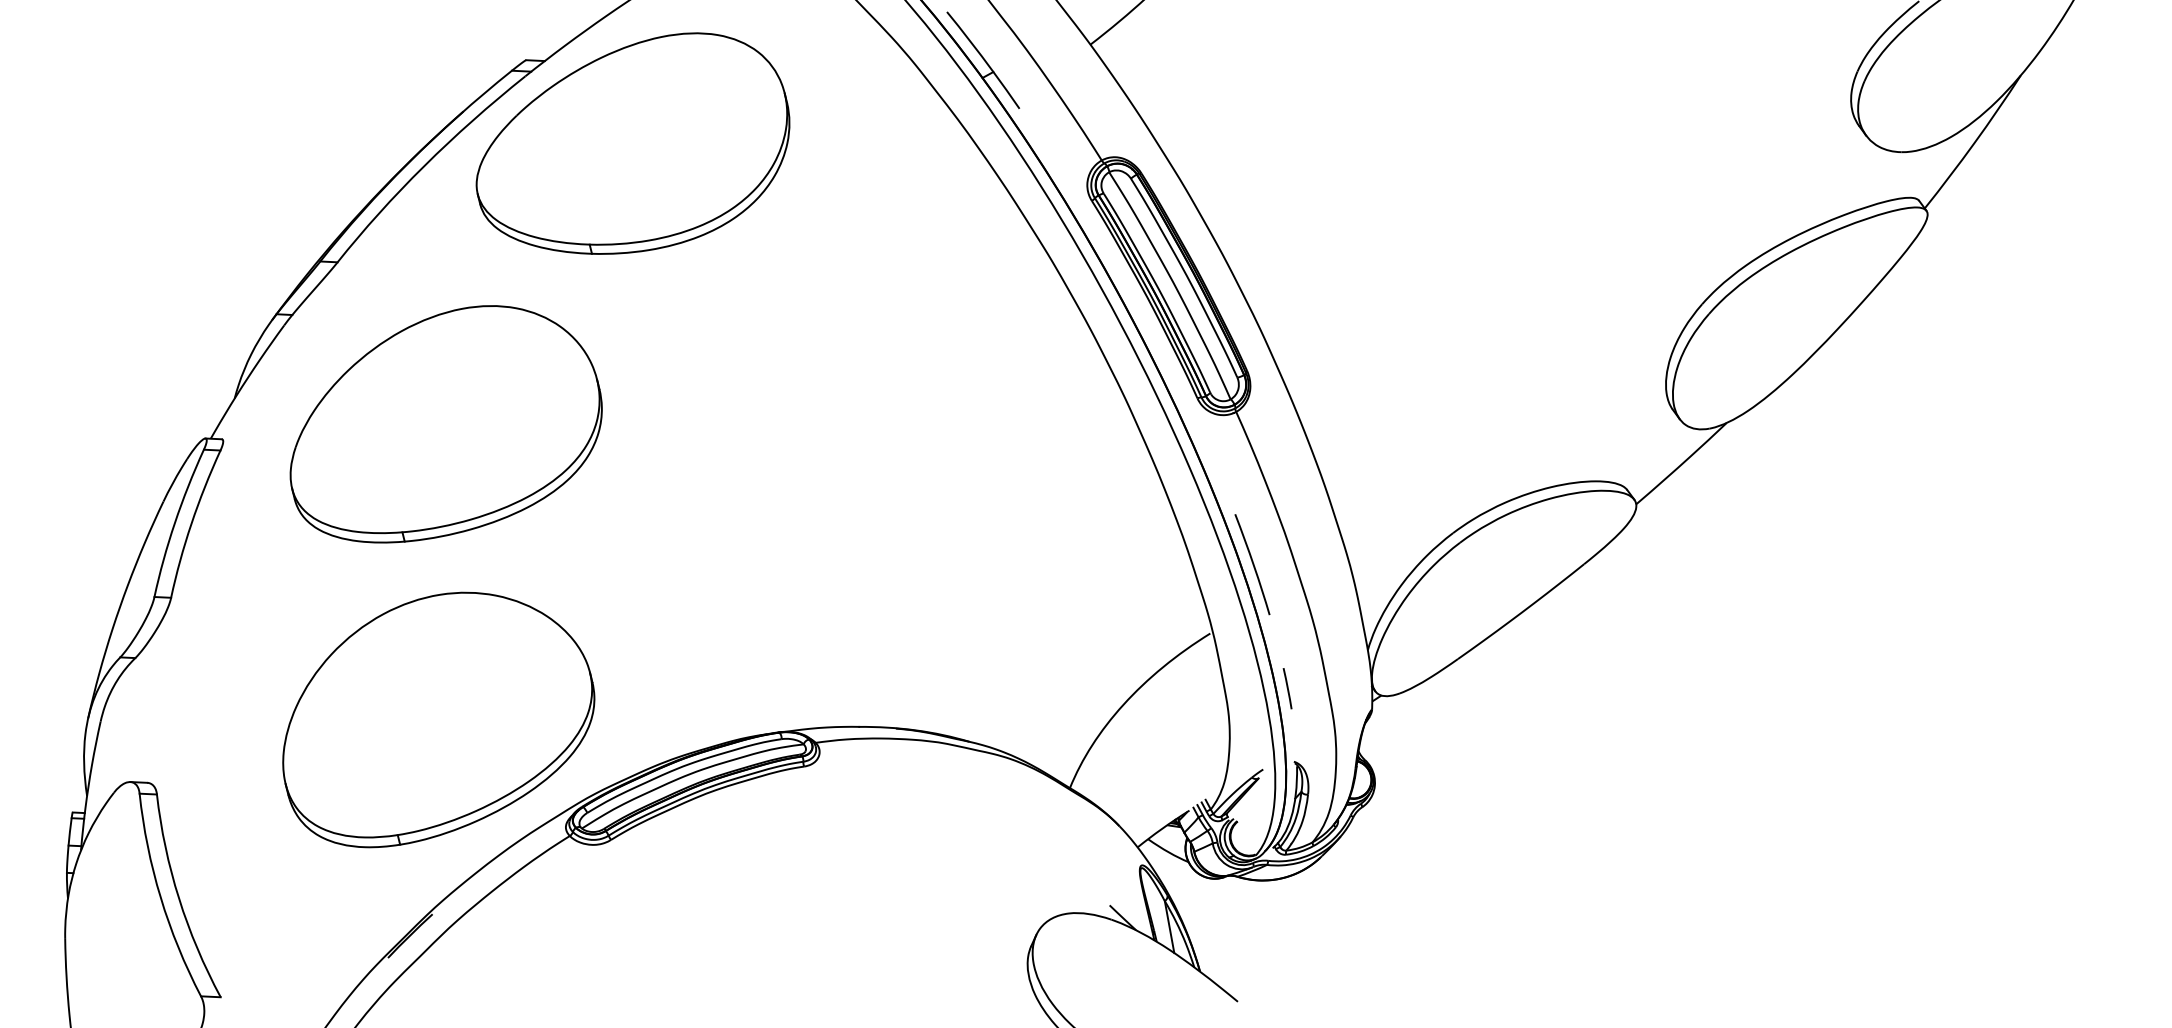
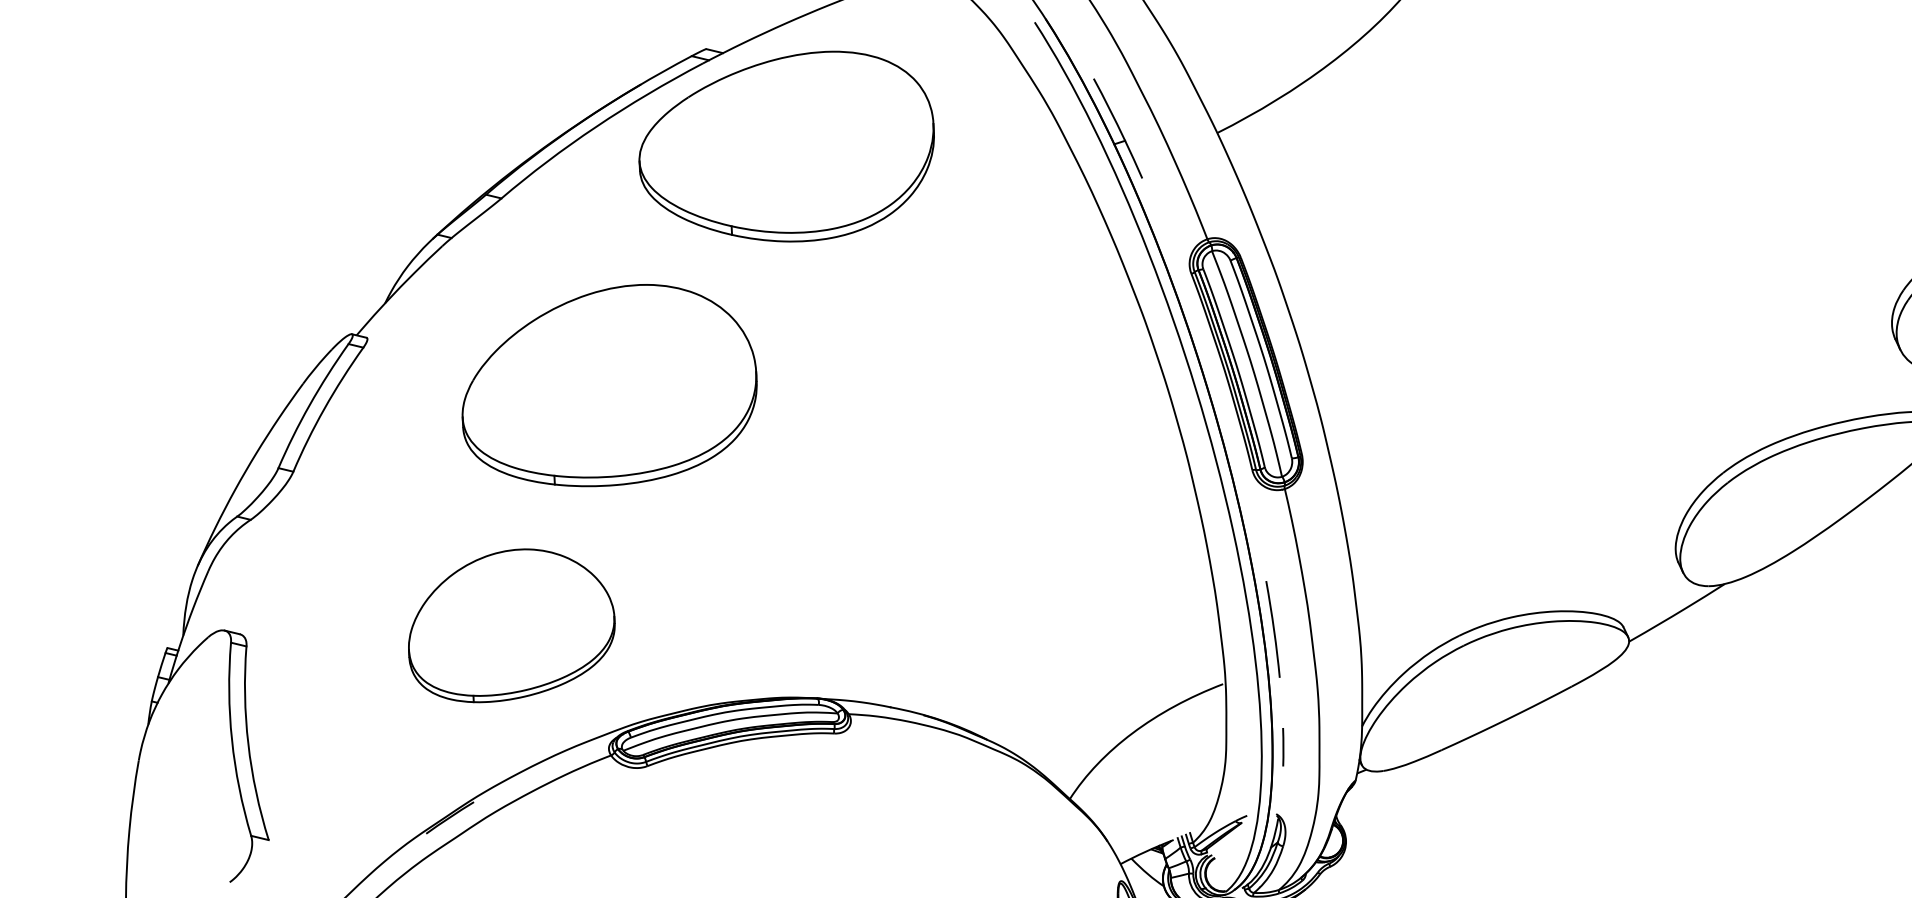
part: (445, 424) -> (611, 386), moved
part: (438, 719) -> (513, 627), size x0.7

